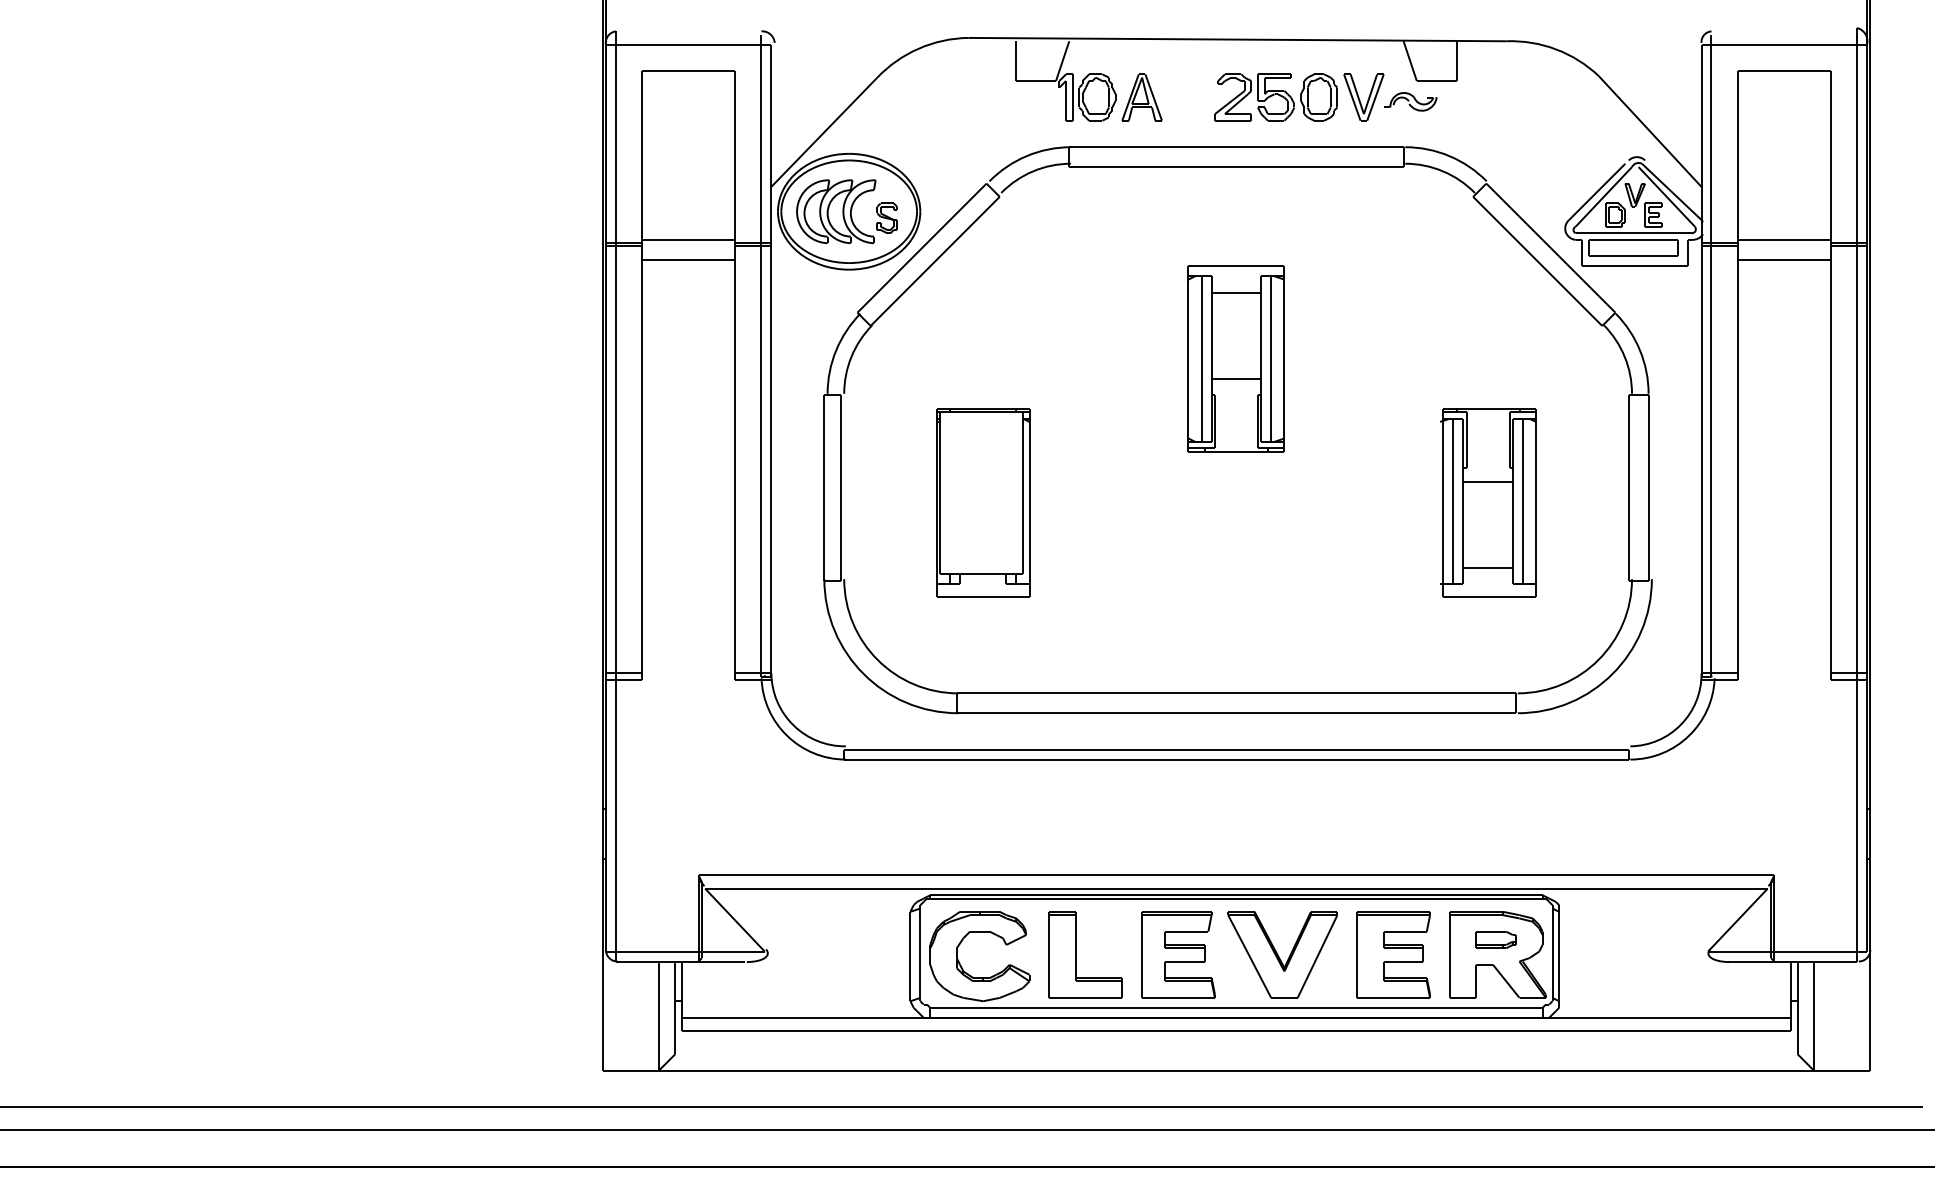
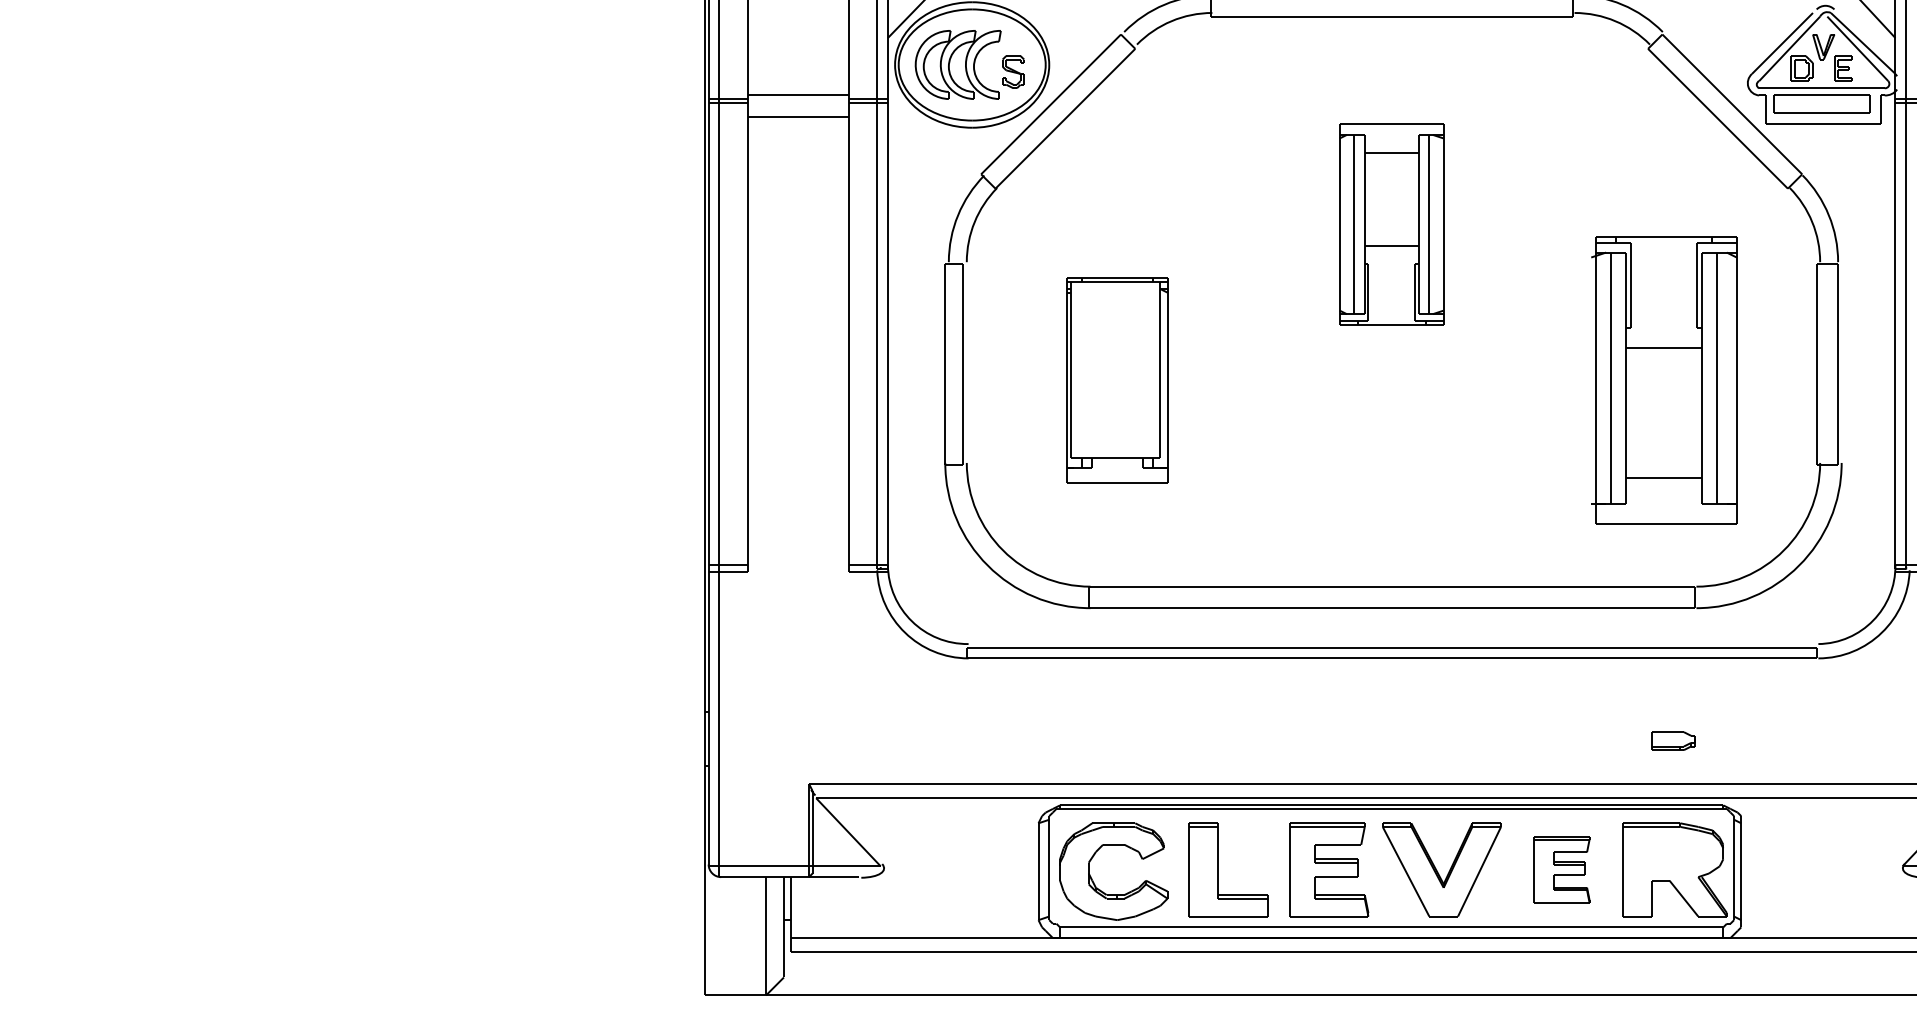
part: (1488, 502) -> (1664, 379), size x1.4
part: (1495, 939) -> (1672, 740), moved
part: (1393, 954) -> (1561, 869), size x0.7

